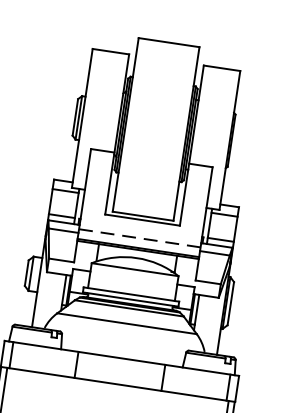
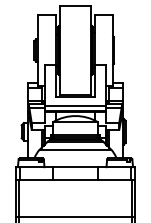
line: (139, 237) -> (75, 105), dashed -> solid

